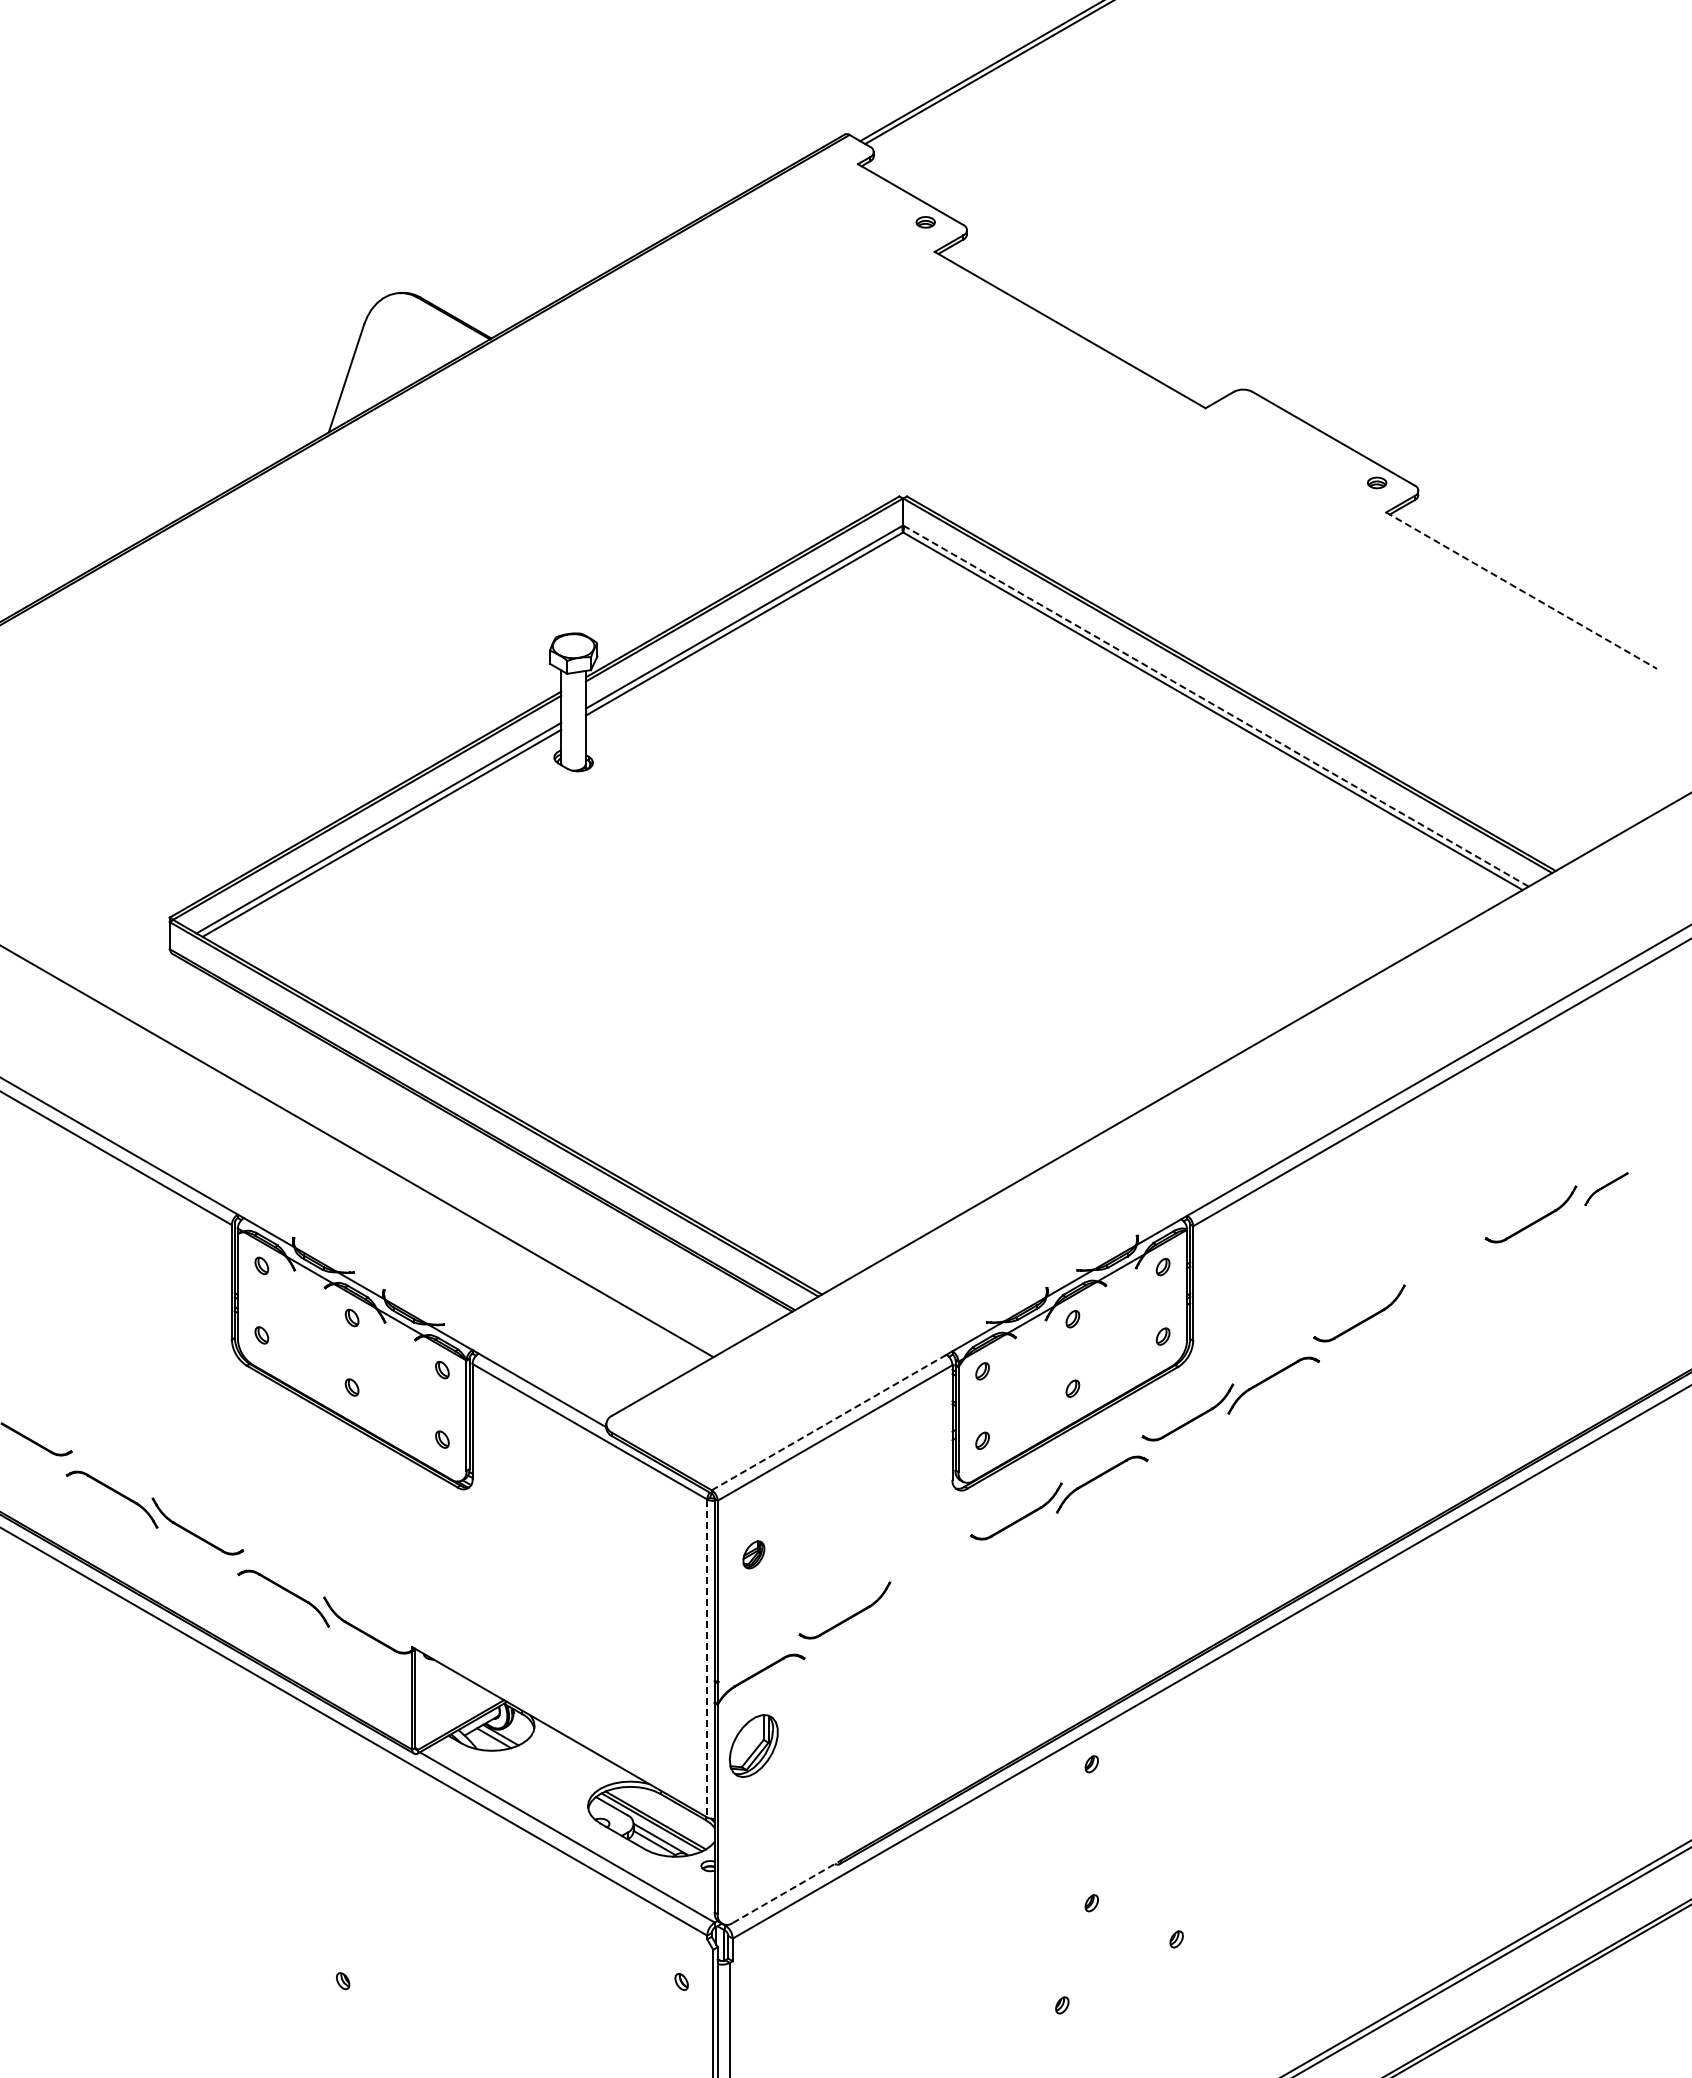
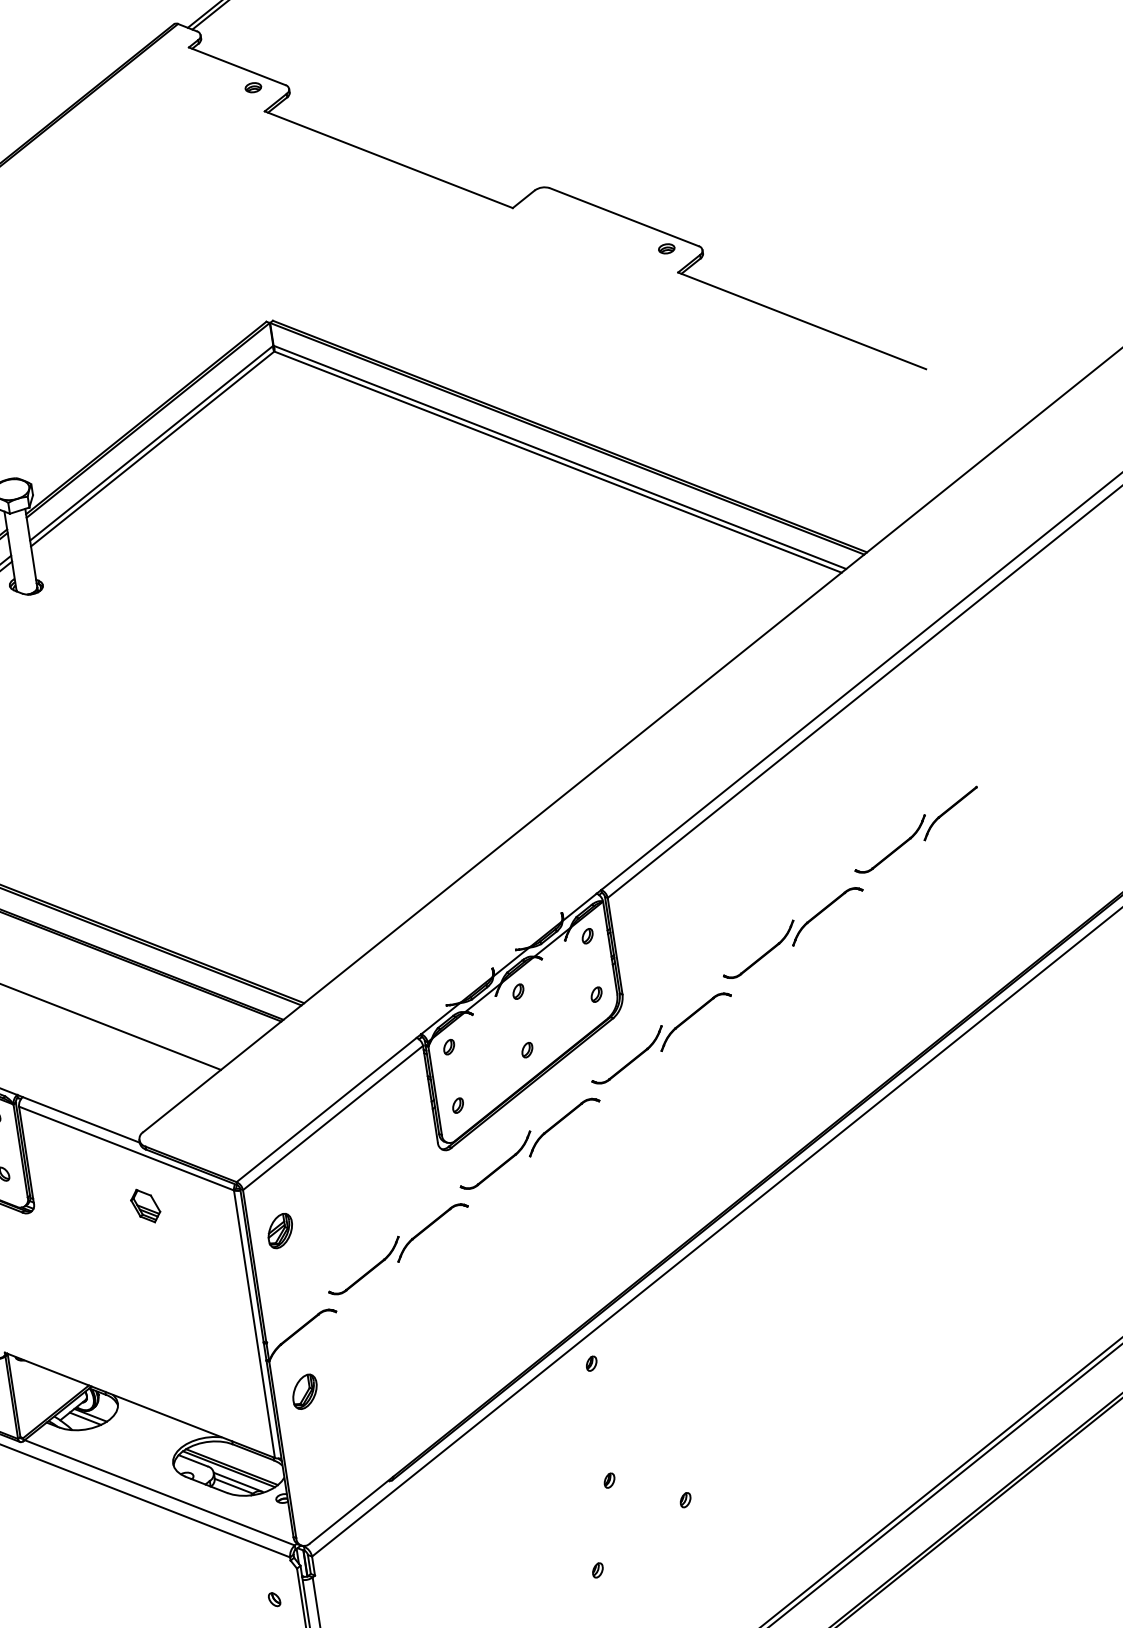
line: (1522, 590) -> (802, 320), dashed -> solid
line: (1215, 705) -> (559, 456), dashed -> solid
part: (1606, 1188) -> (950, 812), size x1.67
part: (1442, 1279) -> (824, 910), added
line: (829, 1422) -> (326, 1109), dashed -> solid
part: (601, 1501) -> (145, 1205), added
part: (753, 1554) -> (280, 1230), size x1.43
part: (926, 1577) -> (428, 1227), added
line: (707, 1658) -> (254, 1324), dashed -> solid
part: (753, 1745) -> (304, 1391), size x0.62
line: (787, 1891) -> (352, 1509), dashed -> solid

